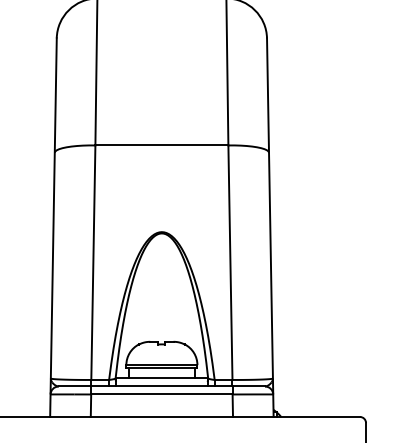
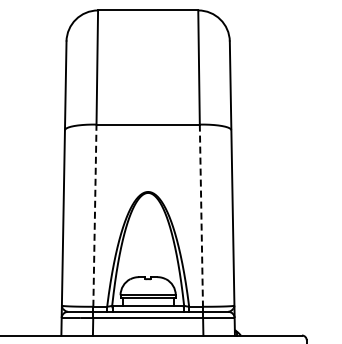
line: (92, 262) -> (94, 215), solid -> dashed
line: (230, 263) -> (201, 216), solid -> dashed

